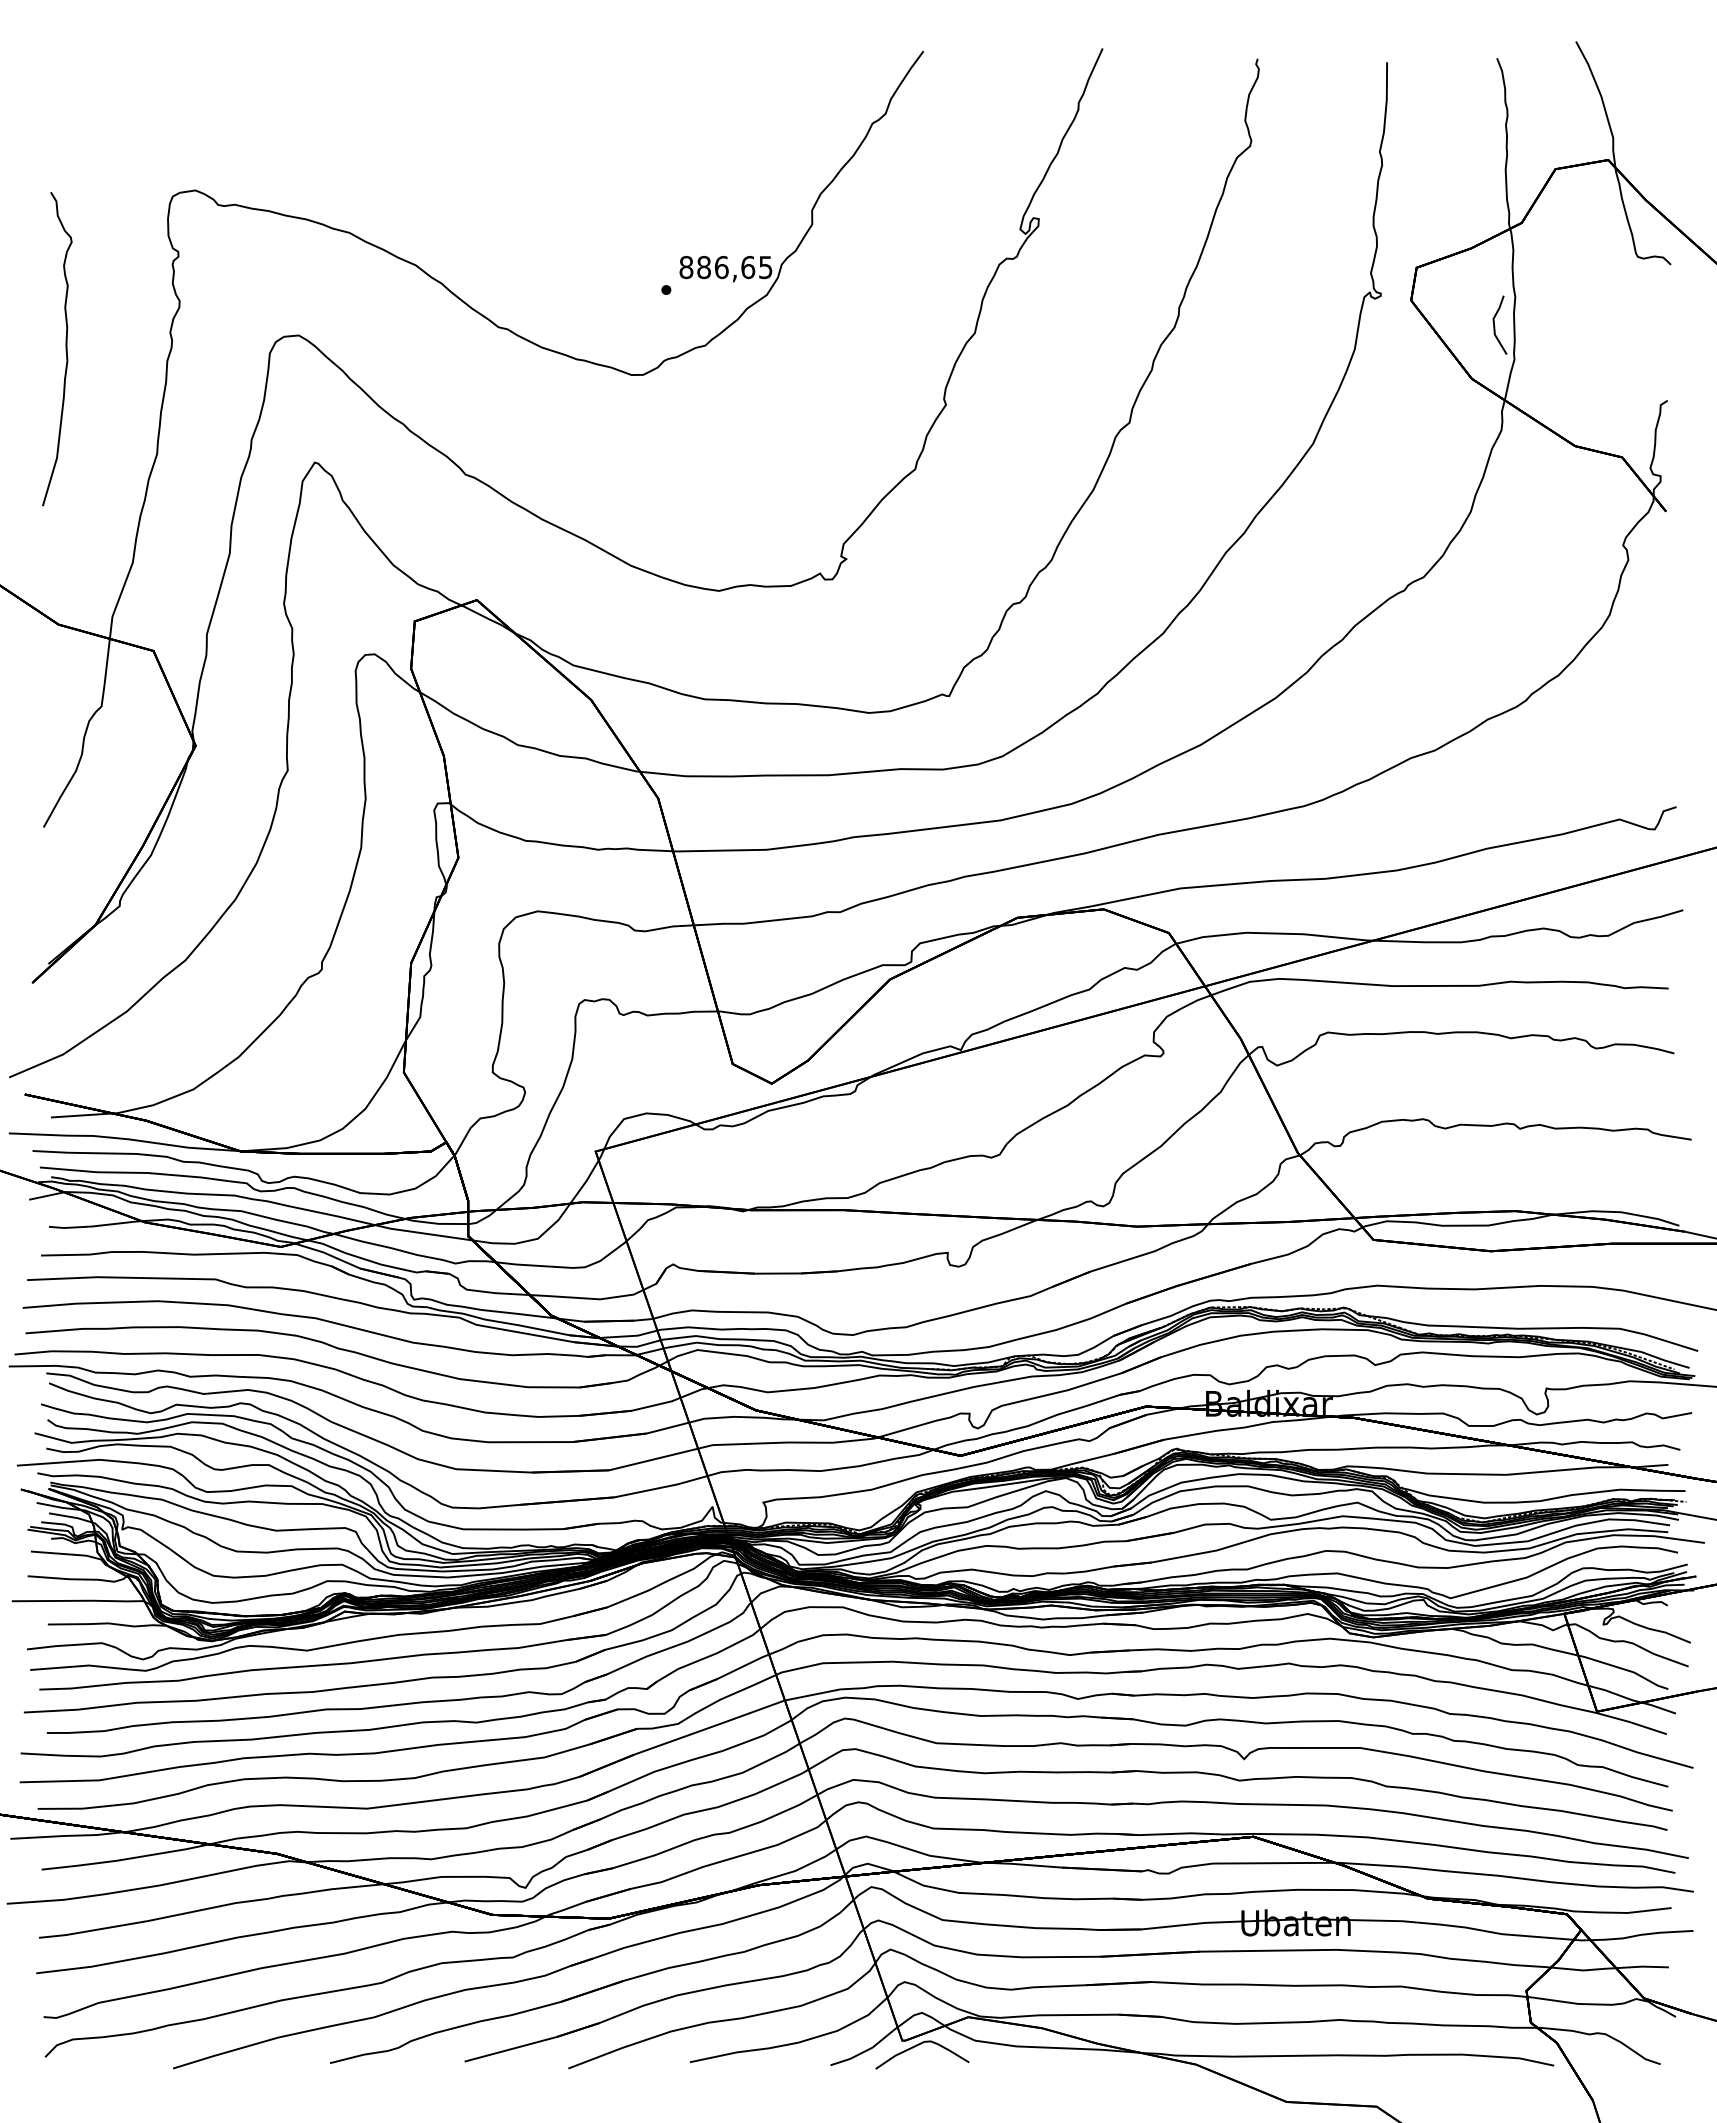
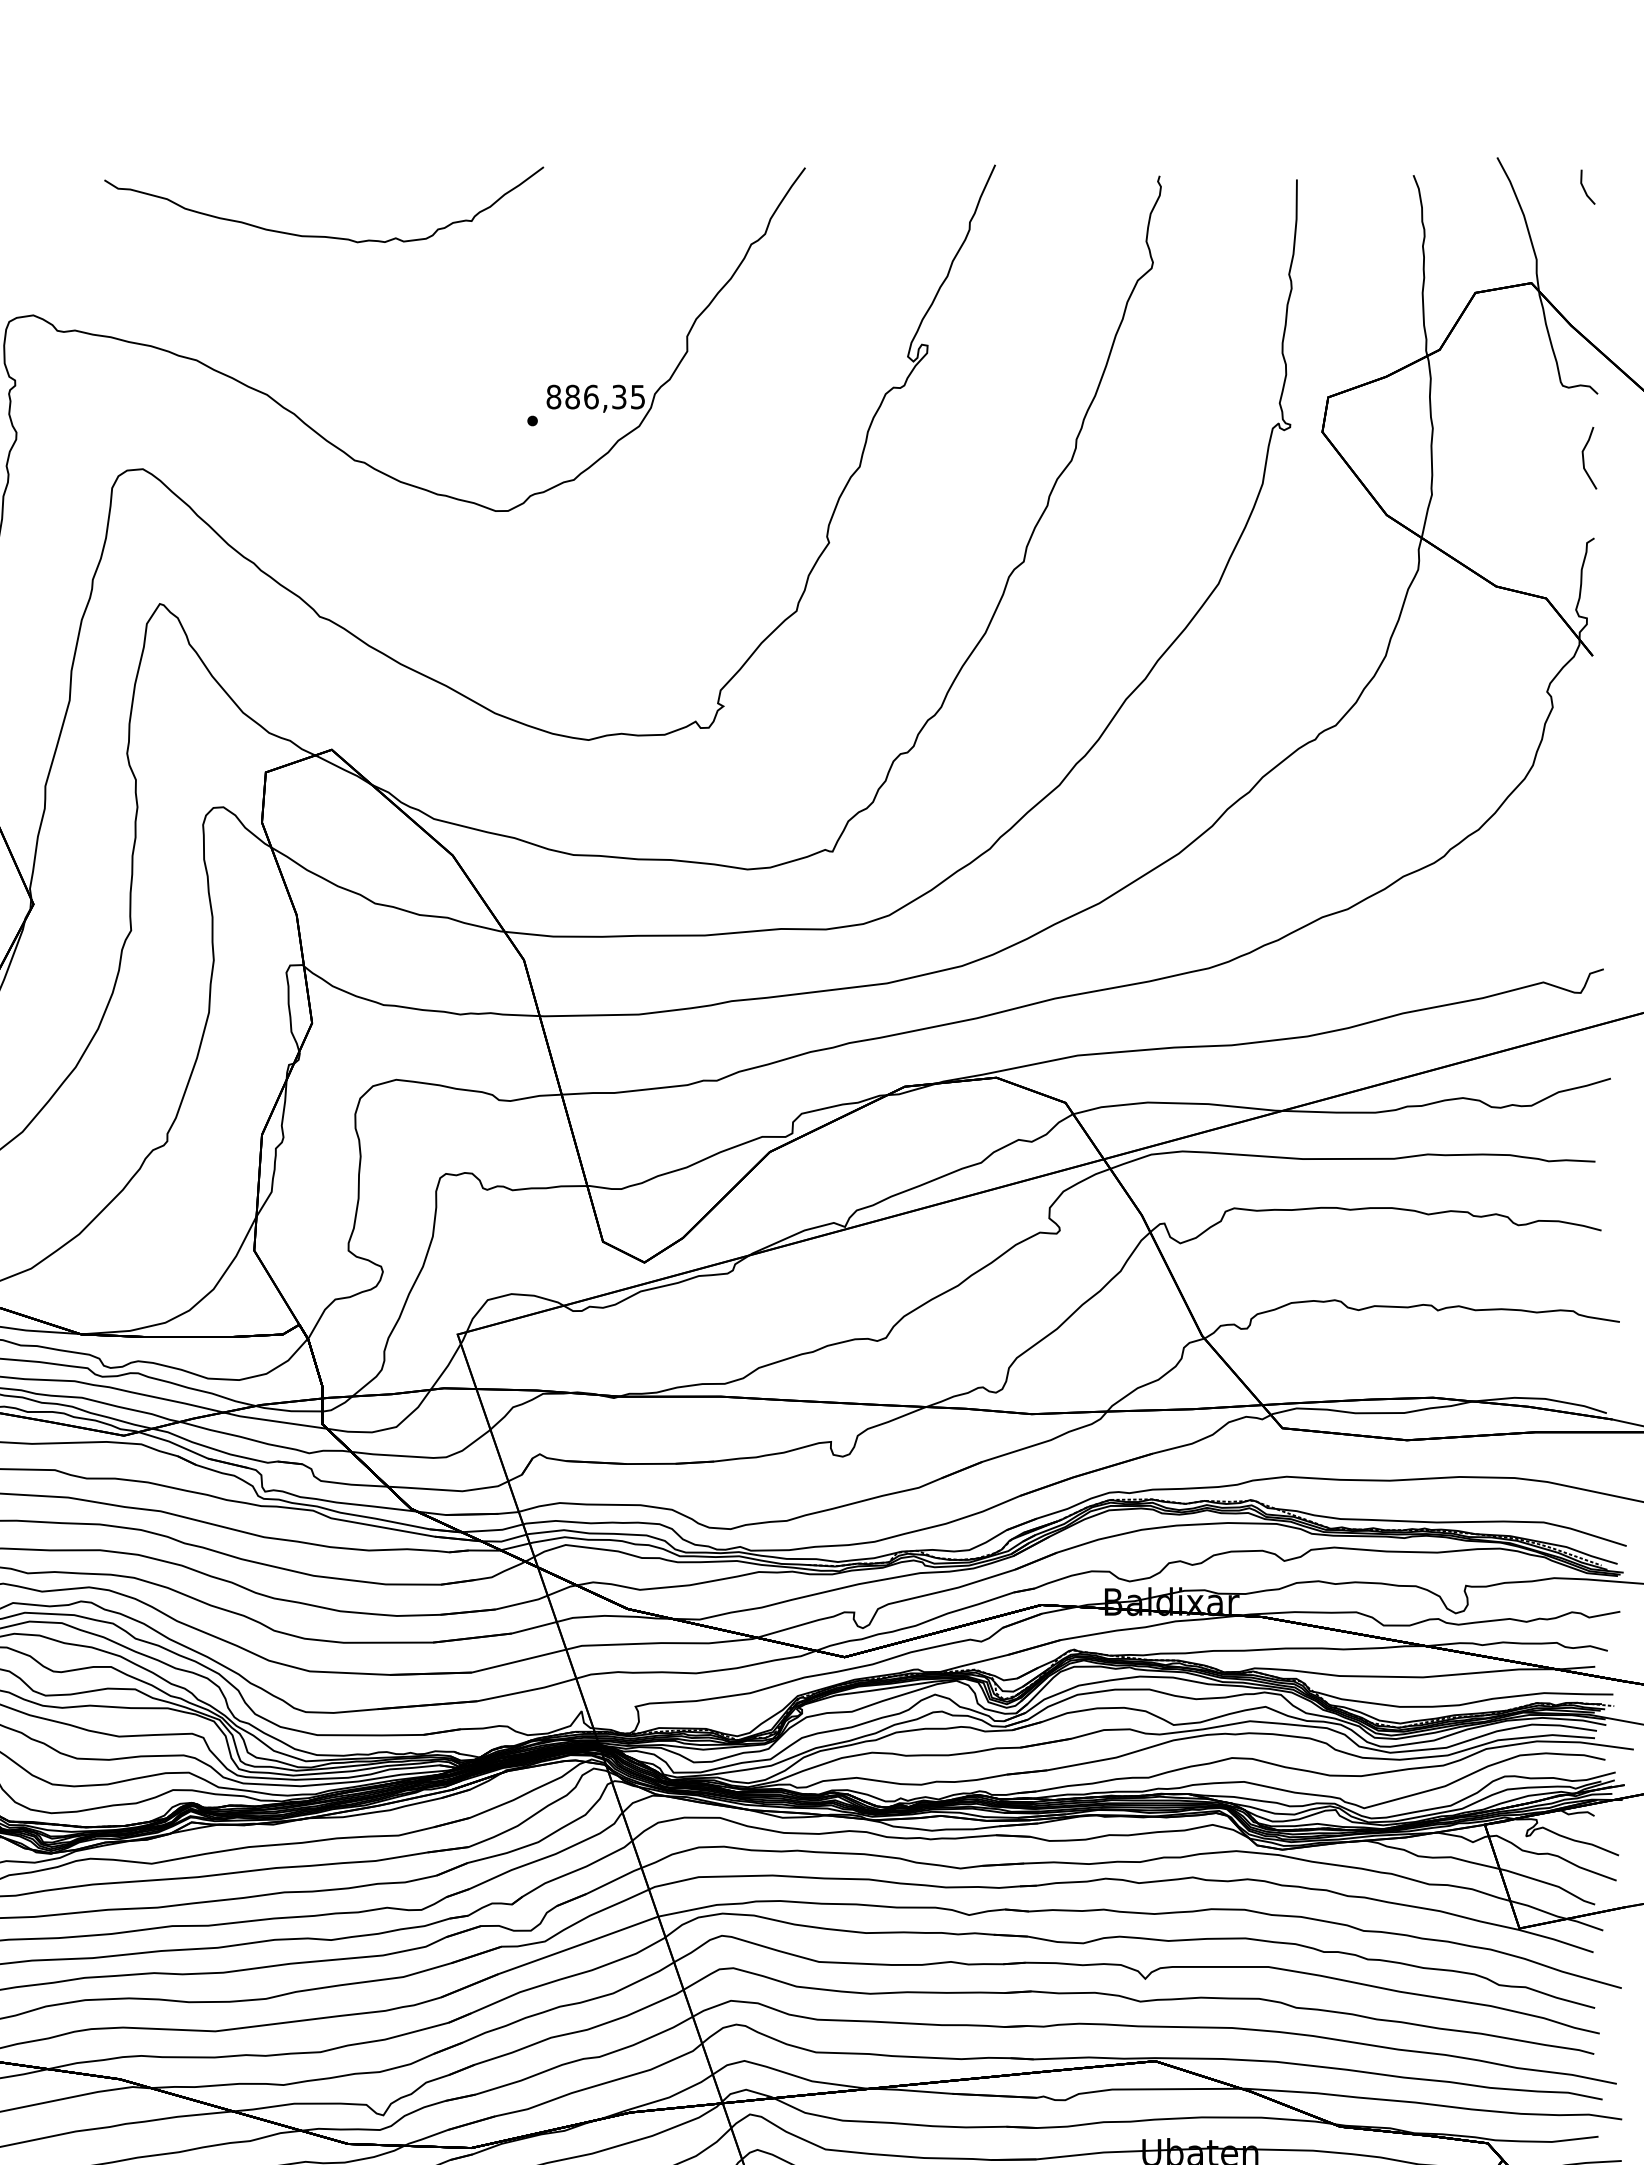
line: (1658, 70) -> (1584, 188), added
curve: (469, 115) -> (323, 235), added
text: (748, 267) -> (619, 397), 886,65 -> 886,35
line: (1495, 326) -> (1584, 459), moved

